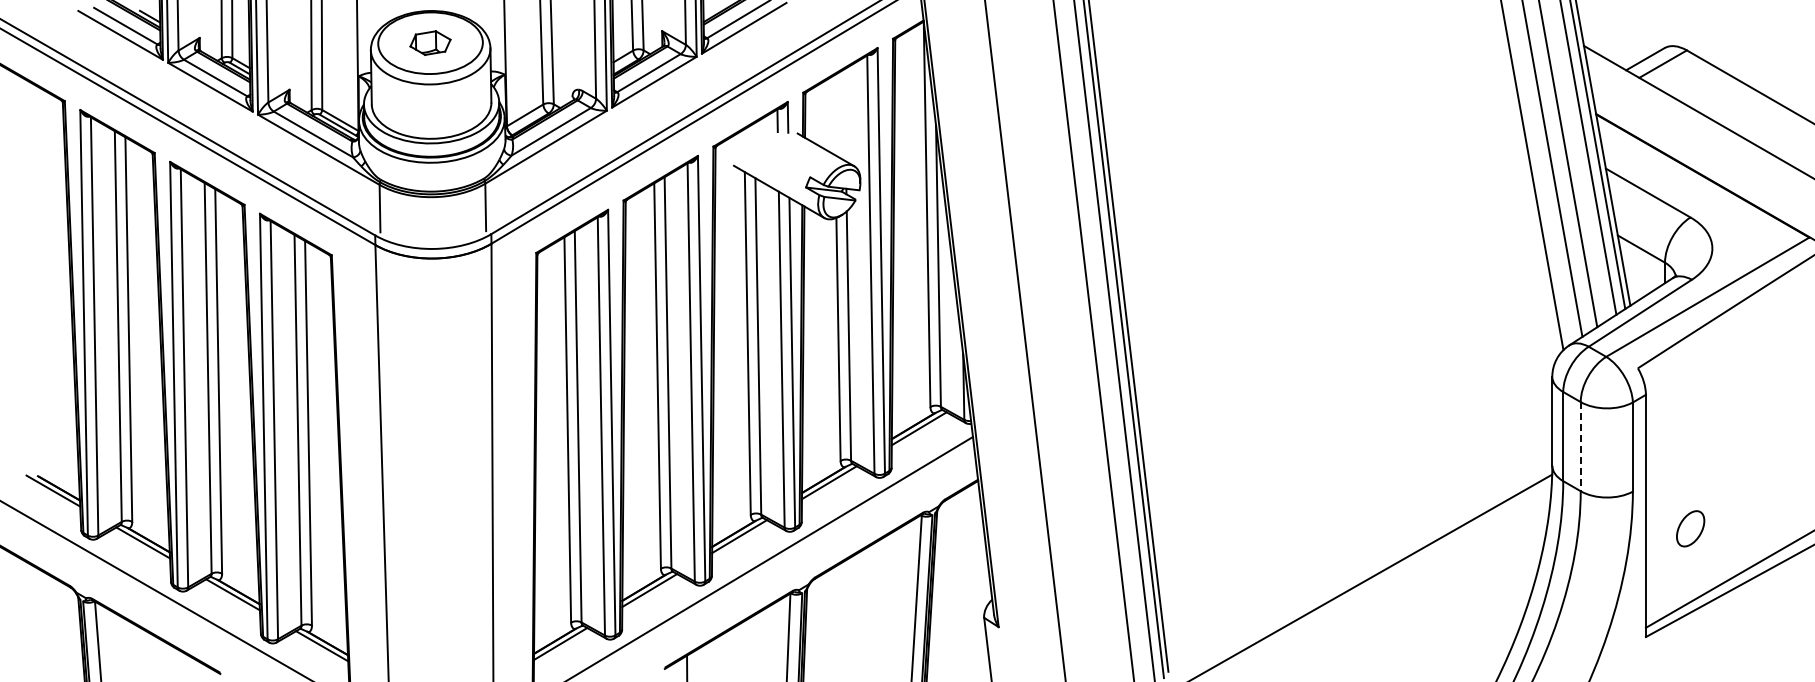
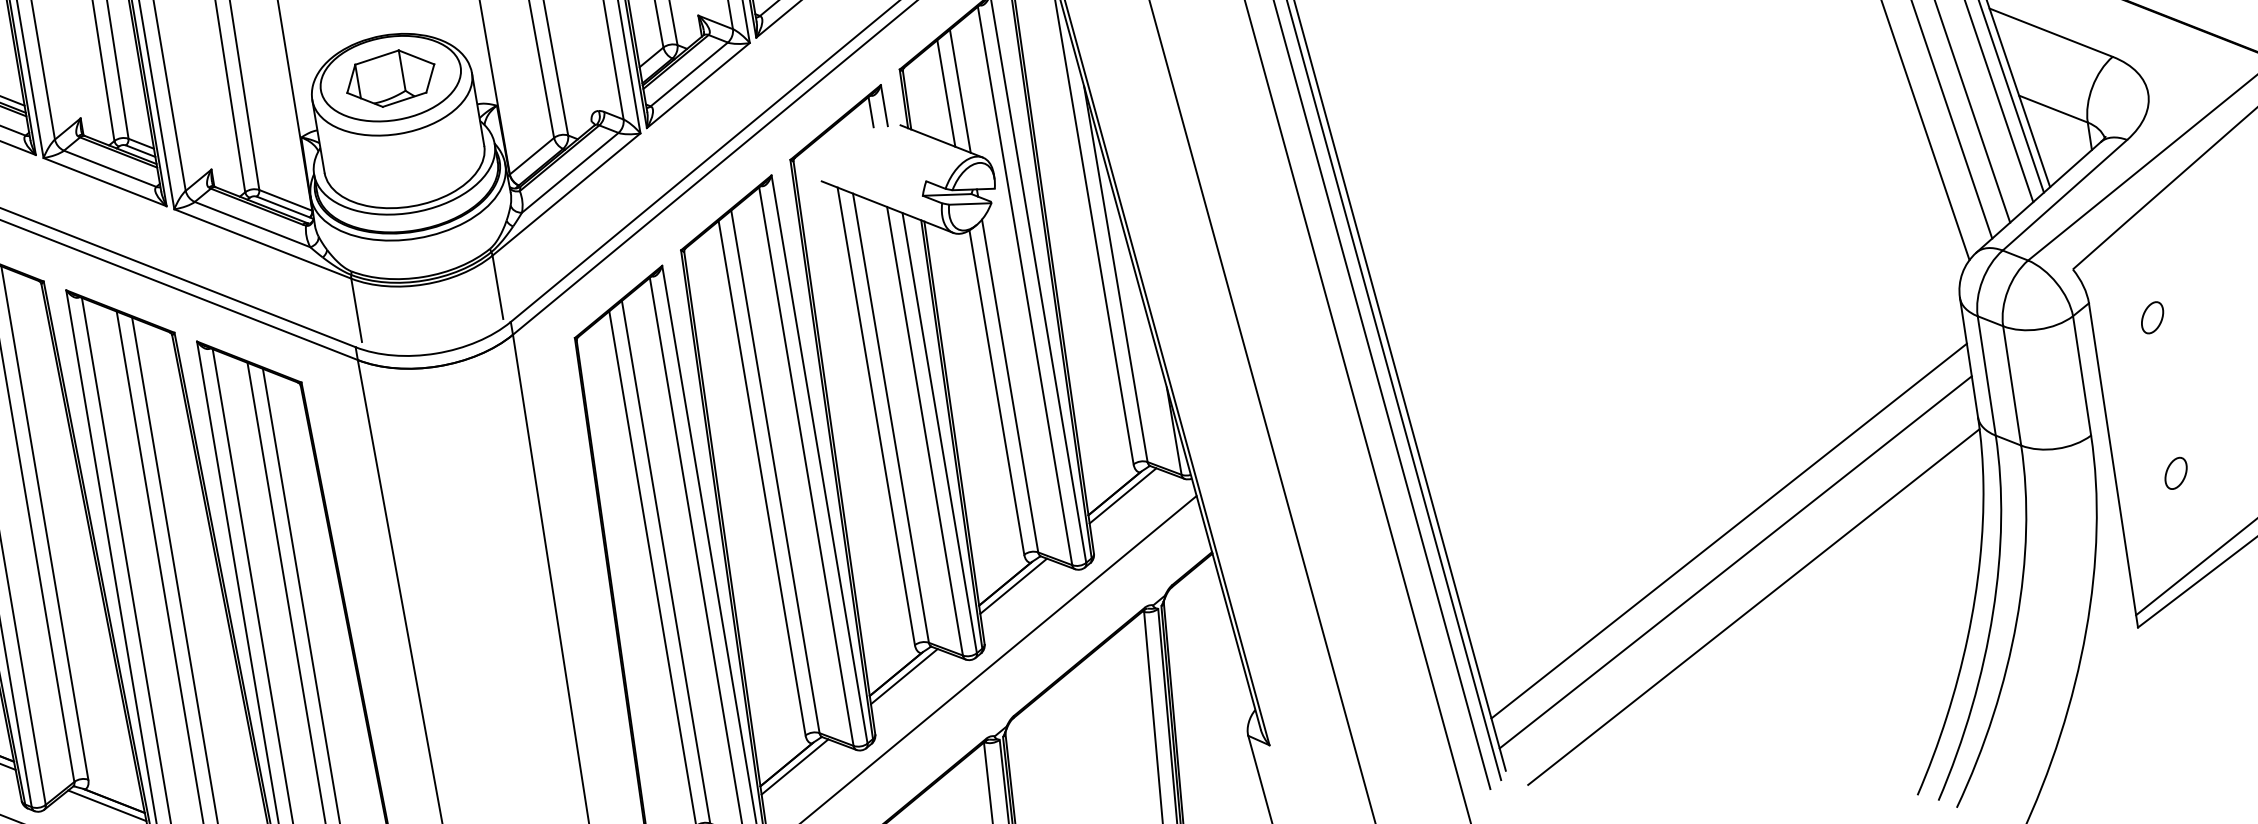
part: (430, 42) -> (390, 77), size x1.67
line: (834, 115) -> (946, 93), added
line: (844, 115) -> (959, 91), added
part: (1690, 412) -> (2152, 317), added
line: (1580, 446) -> (2011, 385), dashed -> solid
line: (1357, 521) -> (1728, 531), added
part: (1690, 528) -> (2175, 473), size x0.62
line: (1359, 544) -> (1735, 561), added

